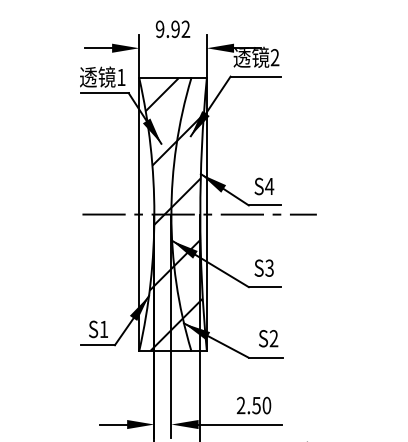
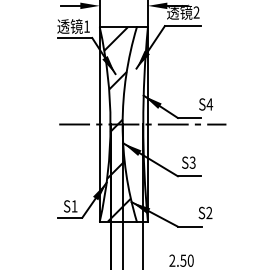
text: (264, 186) -> (206, 104), moved
hatch: (188, 214) -> (134, 124), removed
text: (268, 338) -> (205, 212), moved

